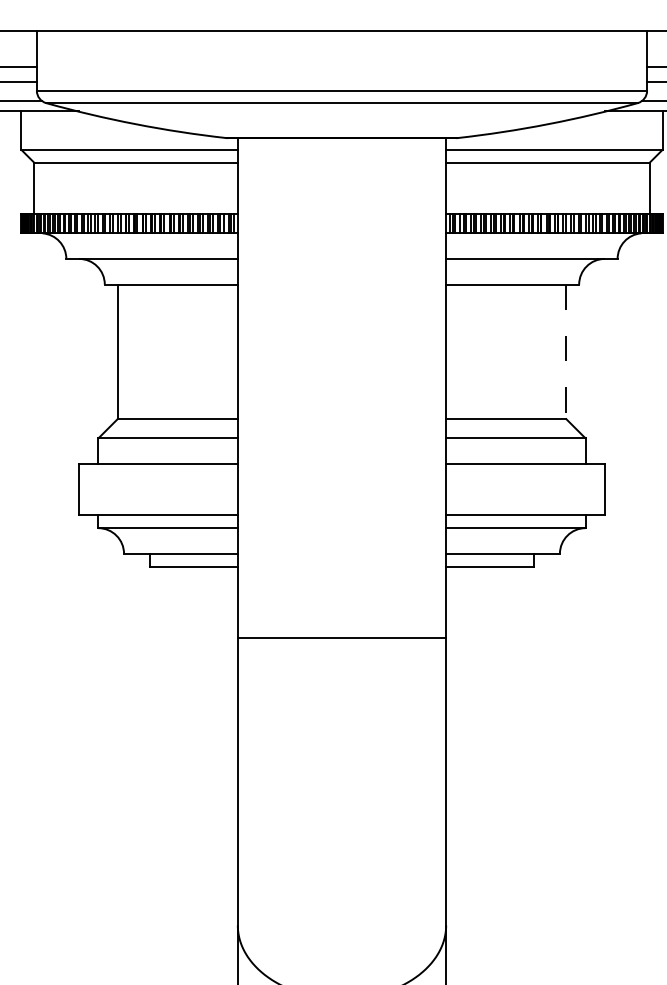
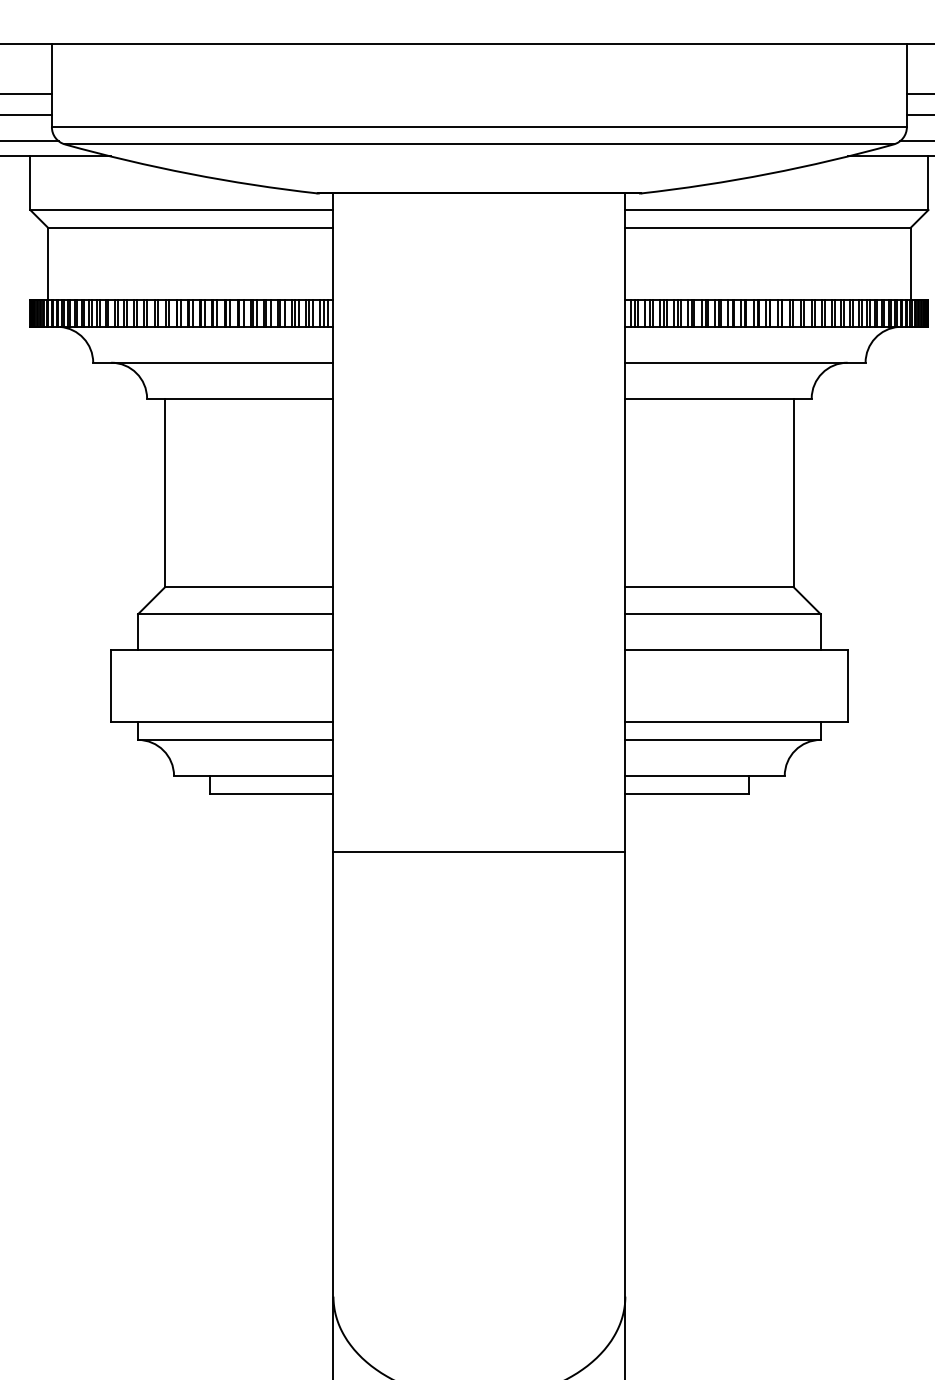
line: (566, 352) -> (793, 493), dashed -> solid
line: (341, 638) -> (478, 852), moved

